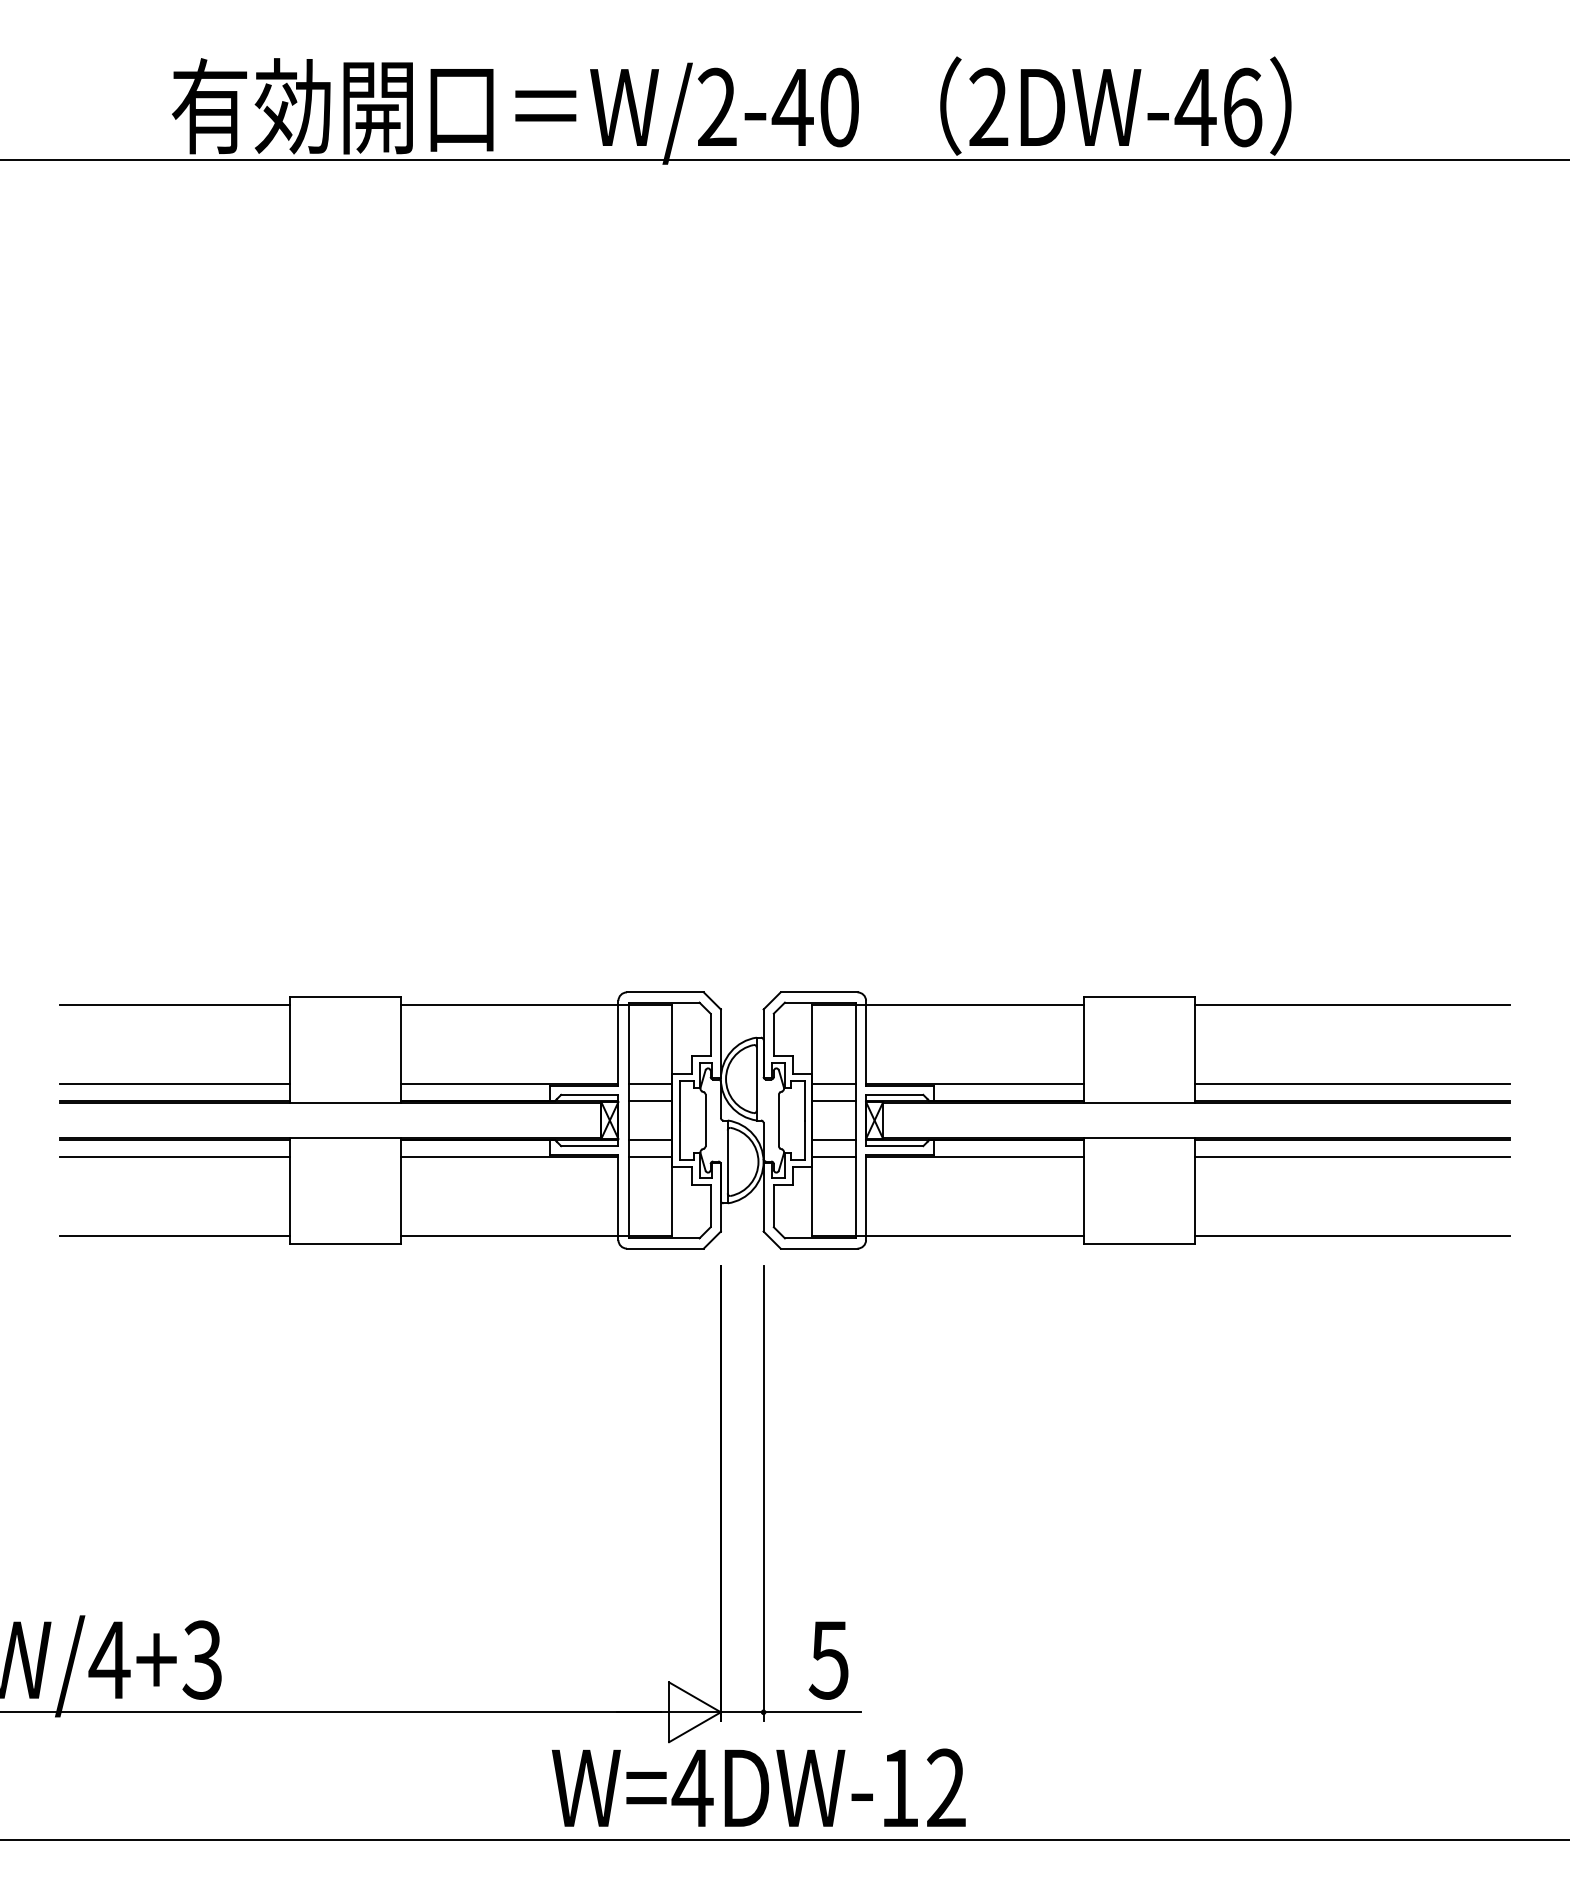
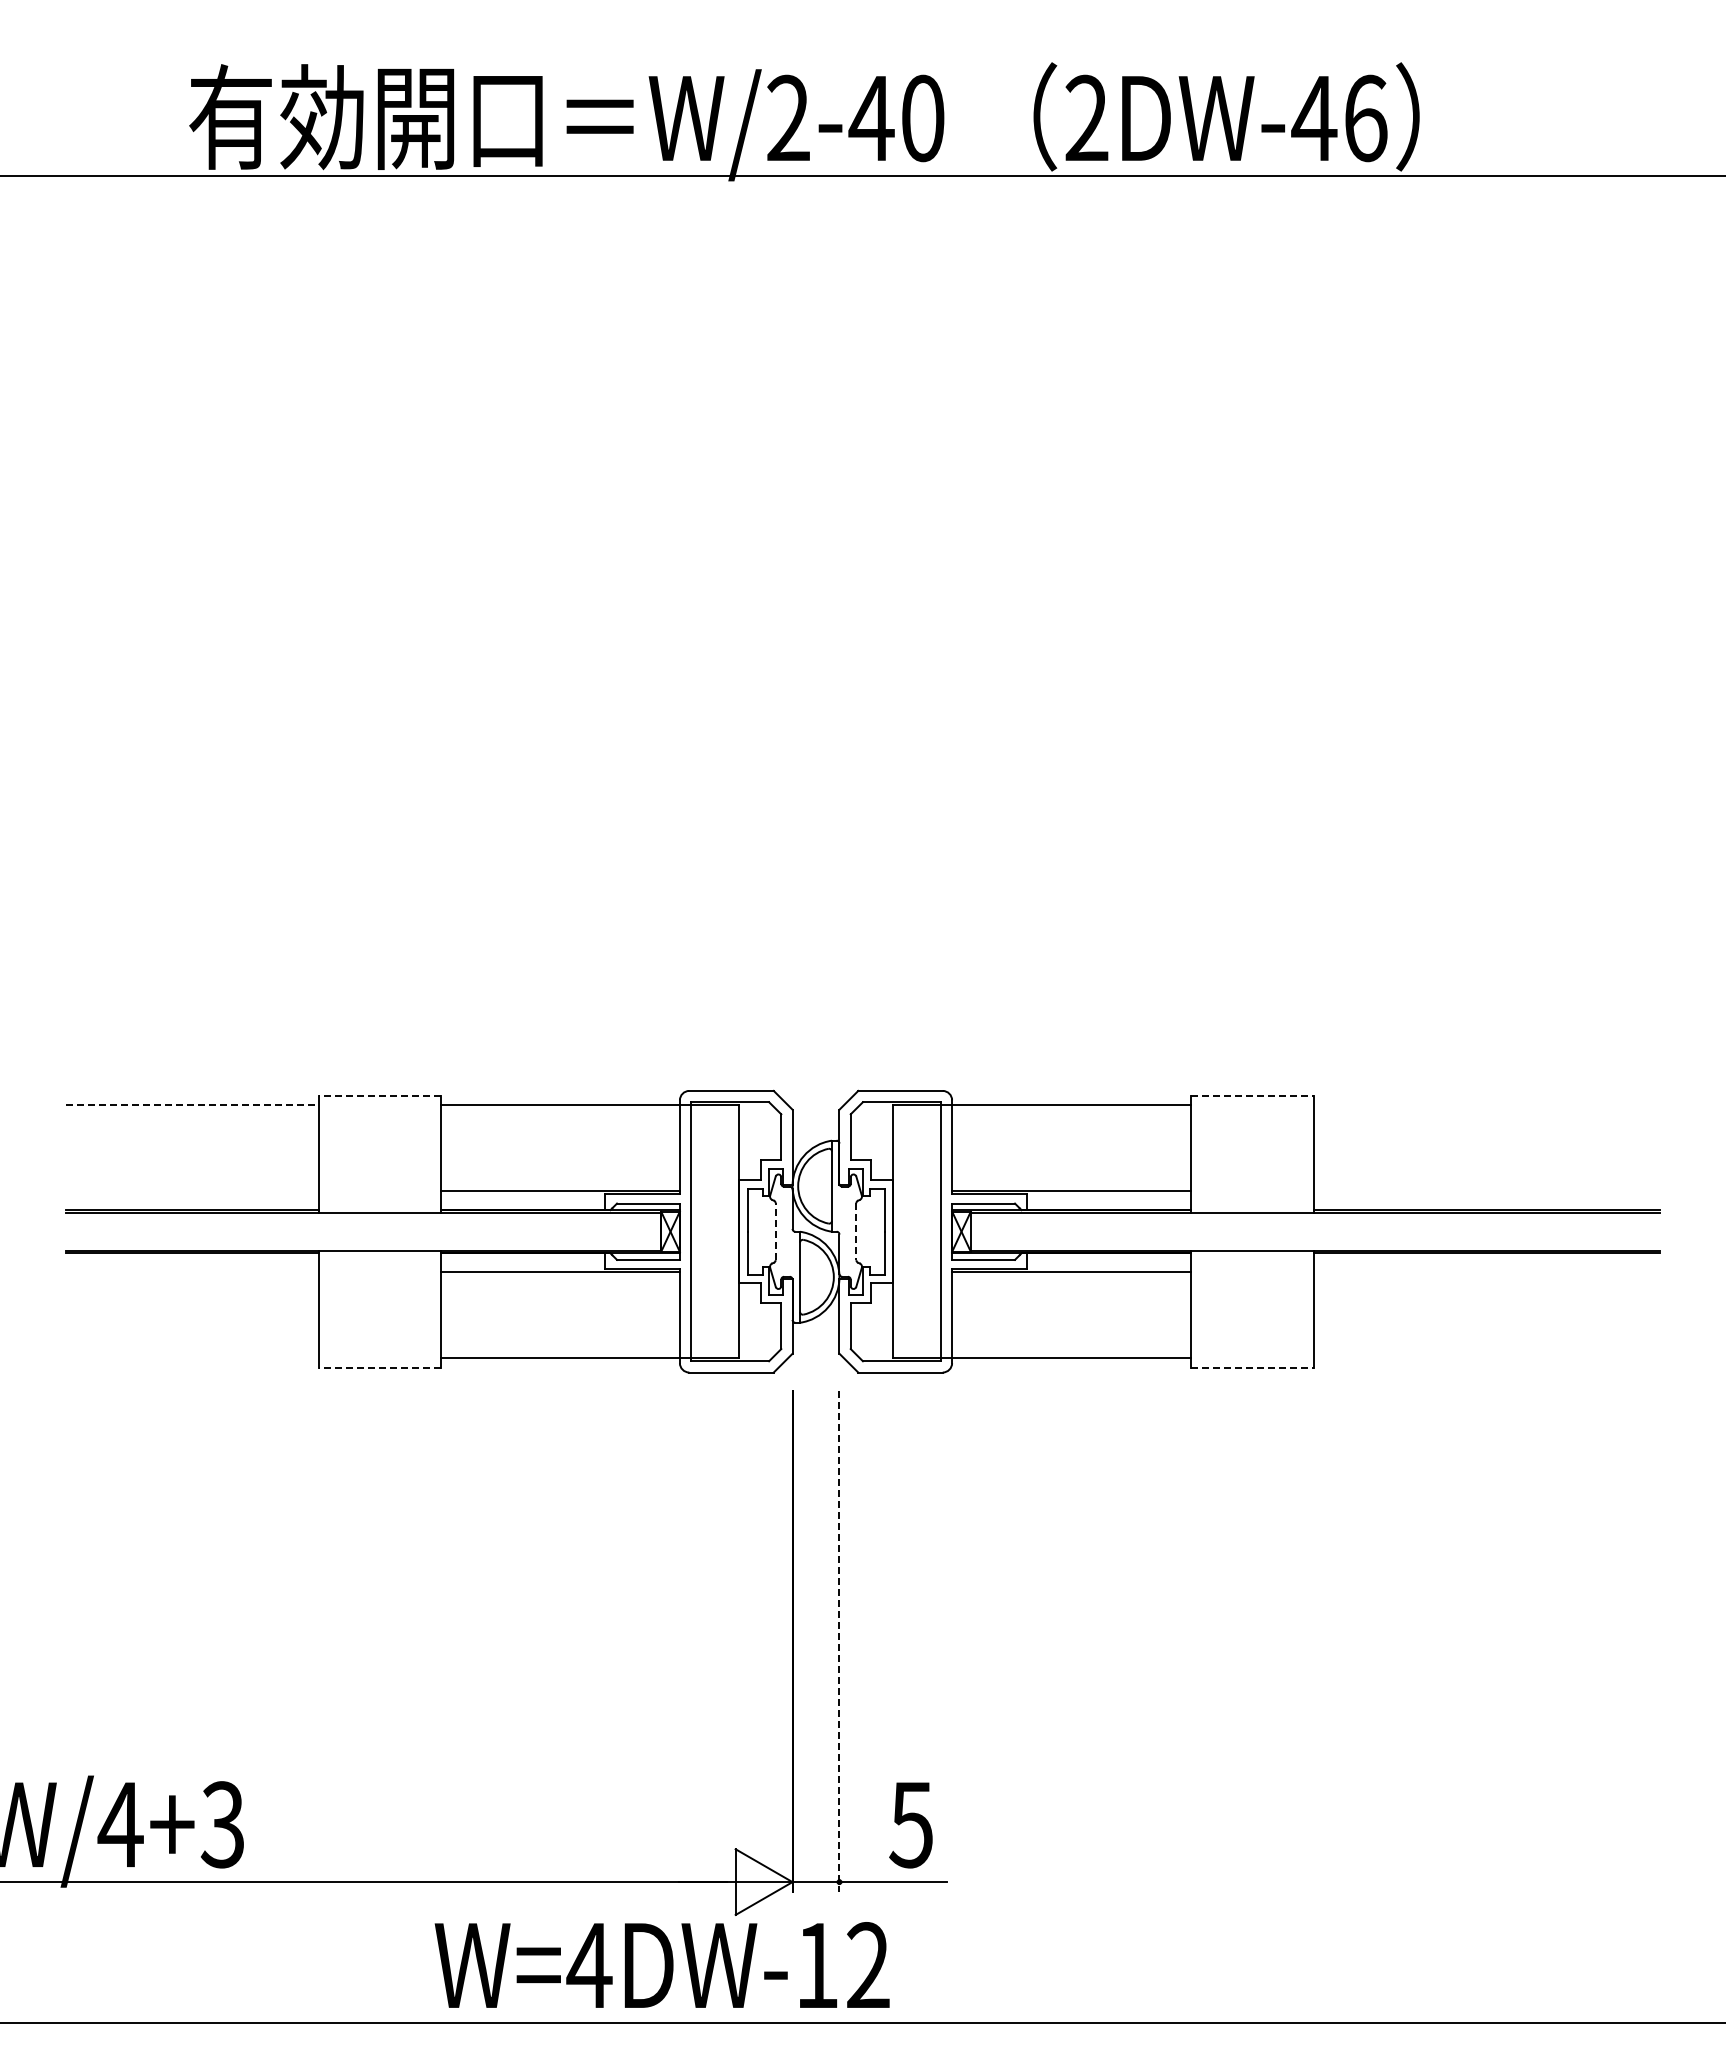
line: (345, 996) -> (379, 1095), solid -> dashed
line: (1139, 996) -> (1252, 1095), solid -> dashed
line: (174, 1005) -> (192, 1105), solid -> dashed
line: (1352, 1005) -> (1486, 1105), removed
line: (174, 1083) -> (191, 1191), removed
line: (650, 1083) -> (715, 1191), removed
line: (833, 1083) -> (916, 1191), removed
line: (1352, 1083) -> (1486, 1191), removed
line: (650, 1101) -> (715, 1210), removed
line: (833, 1101) -> (916, 1210), removed
line: (705, 1120) -> (775, 1231), solid -> dashed
line: (779, 1121) -> (856, 1232), solid -> dashed
line: (650, 1140) -> (715, 1253), removed
line: (833, 1140) -> (916, 1253), removed
line: (174, 1157) -> (191, 1272), removed
line: (650, 1157) -> (715, 1272), removed
line: (833, 1157) -> (916, 1272), removed
line: (1352, 1157) -> (1486, 1272), removed
line: (174, 1235) -> (191, 1358), removed
line: (1352, 1235) -> (1486, 1358), removed
line: (345, 1244) -> (379, 1367), solid -> dashed
line: (1139, 1244) -> (1252, 1367), solid -> dashed
line: (763, 1493) -> (839, 1641), solid -> dashed
text: (758, 1787) -> (661, 1964), moved

